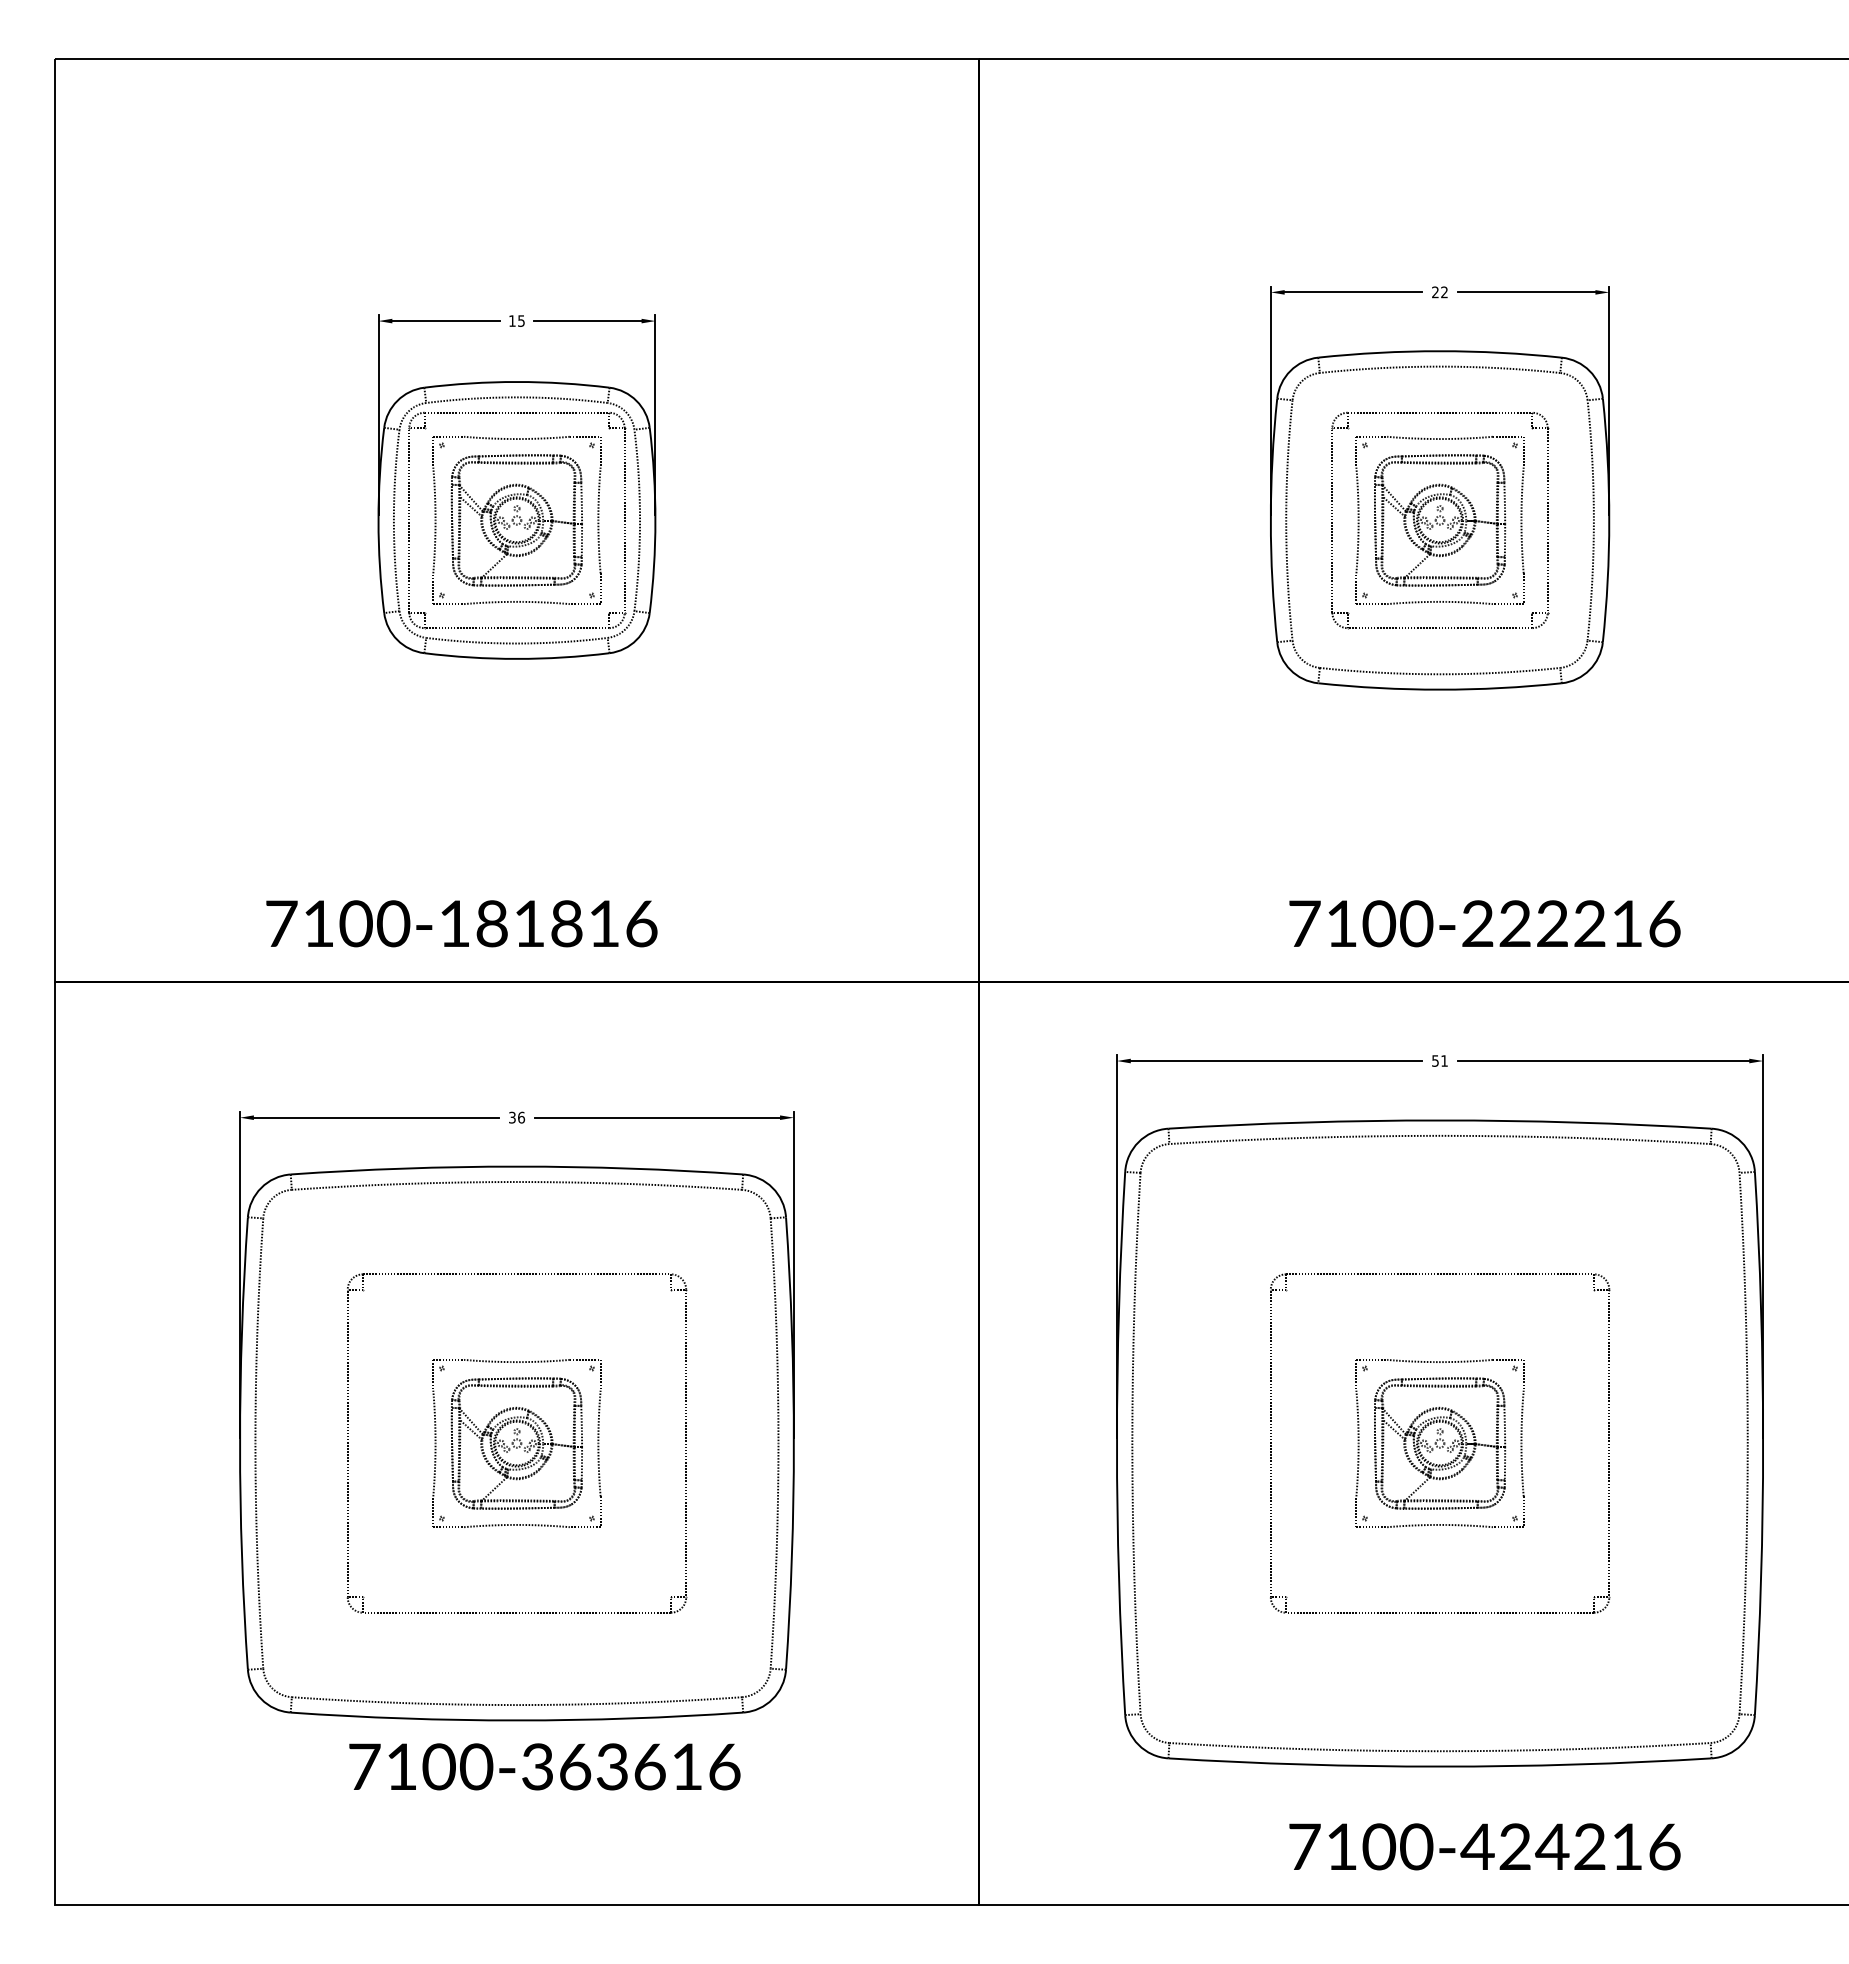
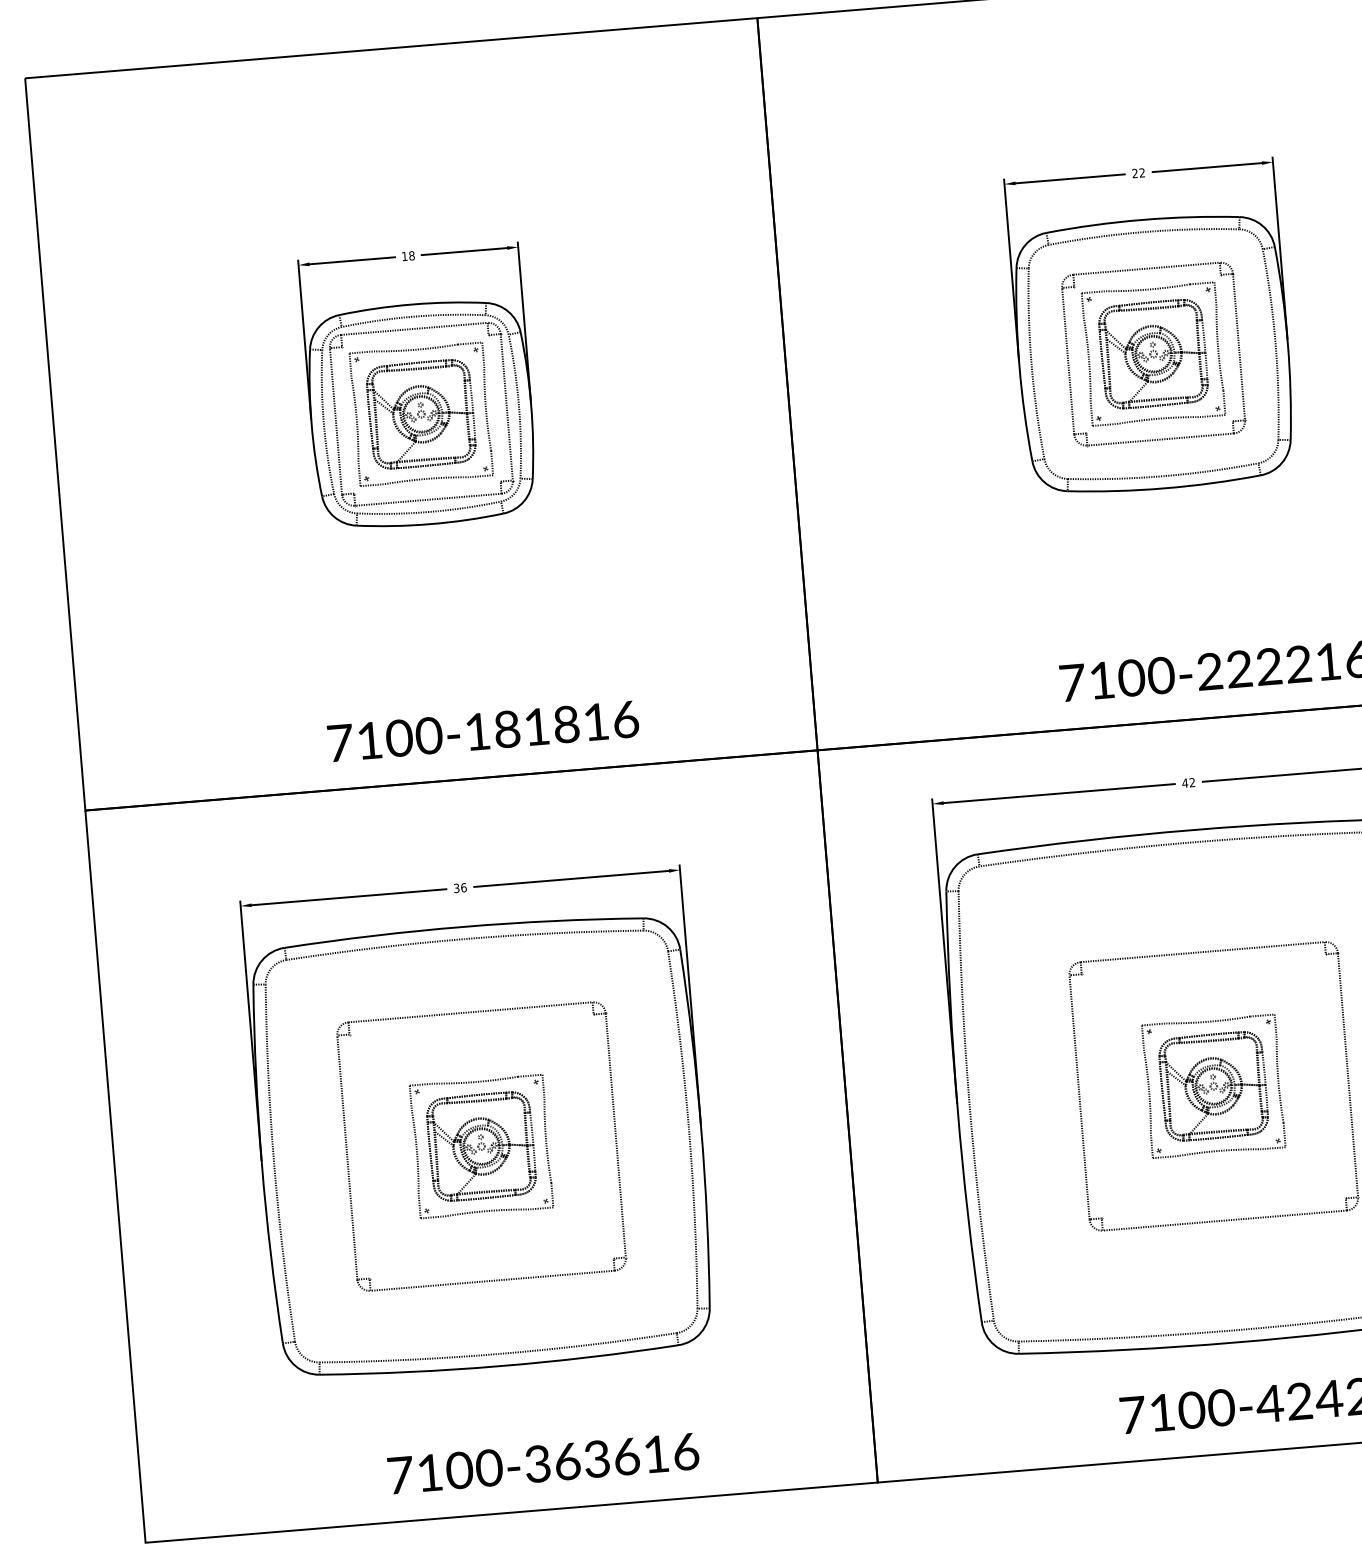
text: (521, 320) -> (411, 255), 15 -> 18
text: (461, 923) -> (482, 731), moved
text: (1439, 1060) -> (1188, 782), 51 -> 42
text: (544, 1766) -> (543, 1463), moved

